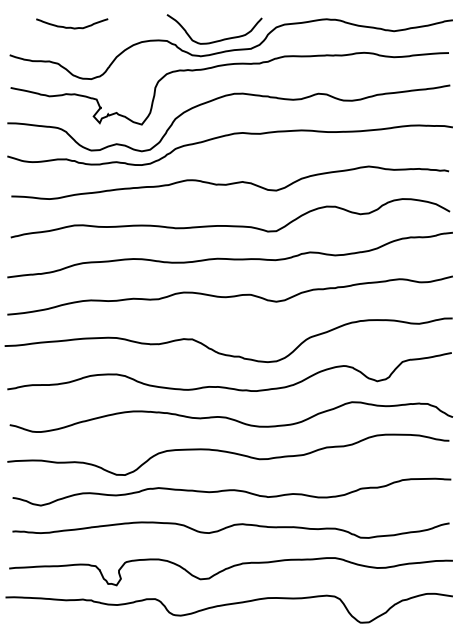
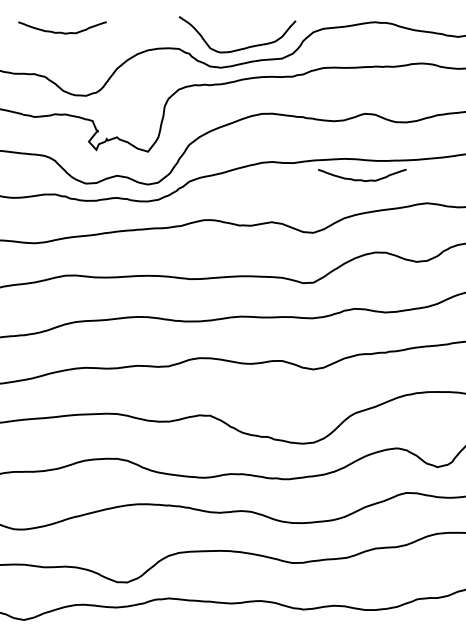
curve: (314, 146) -> (360, 178), added

